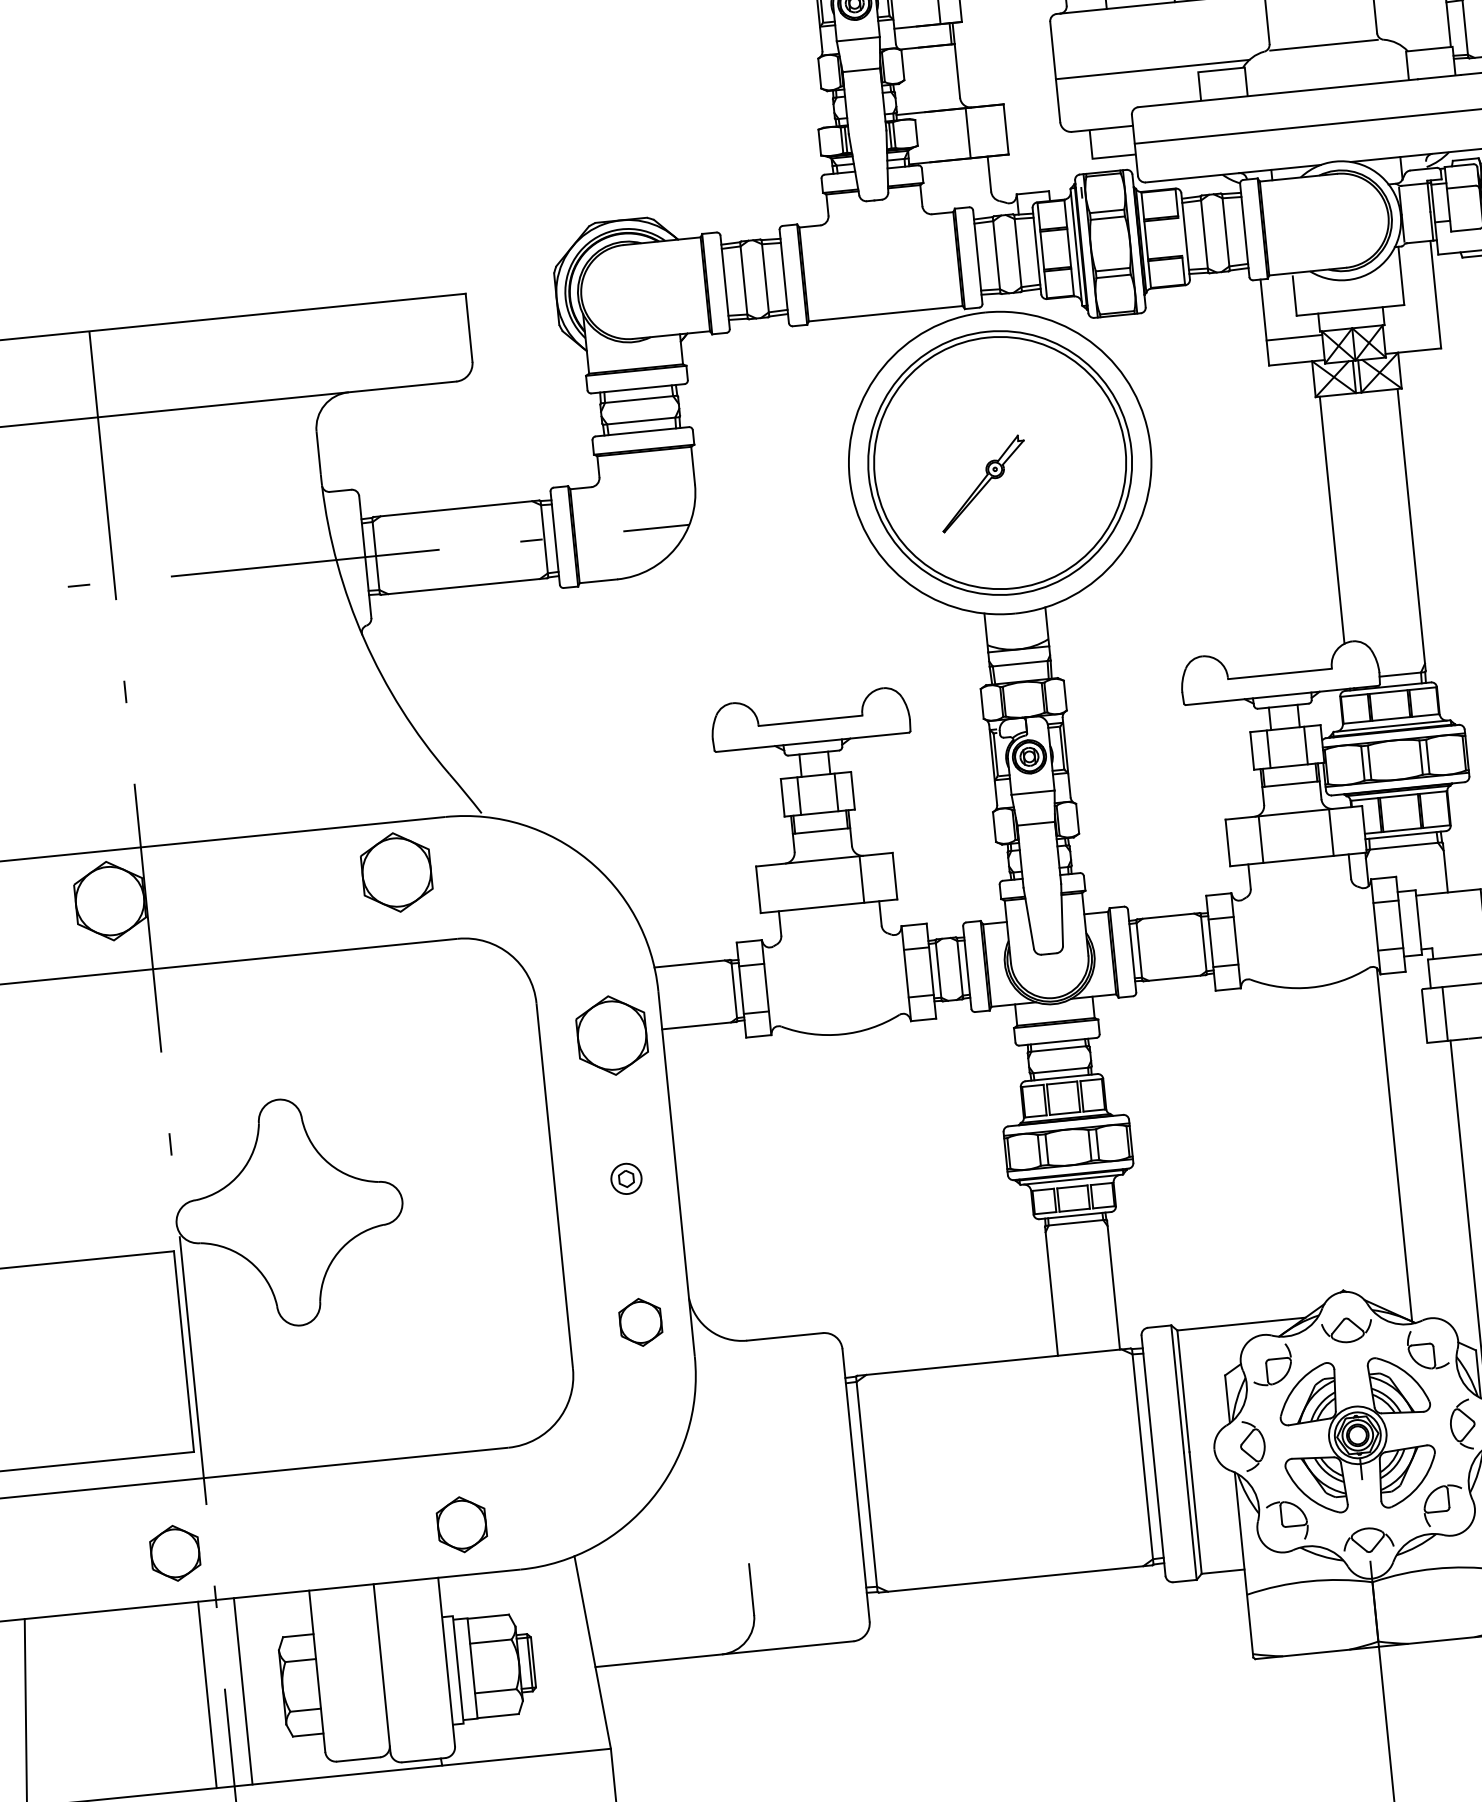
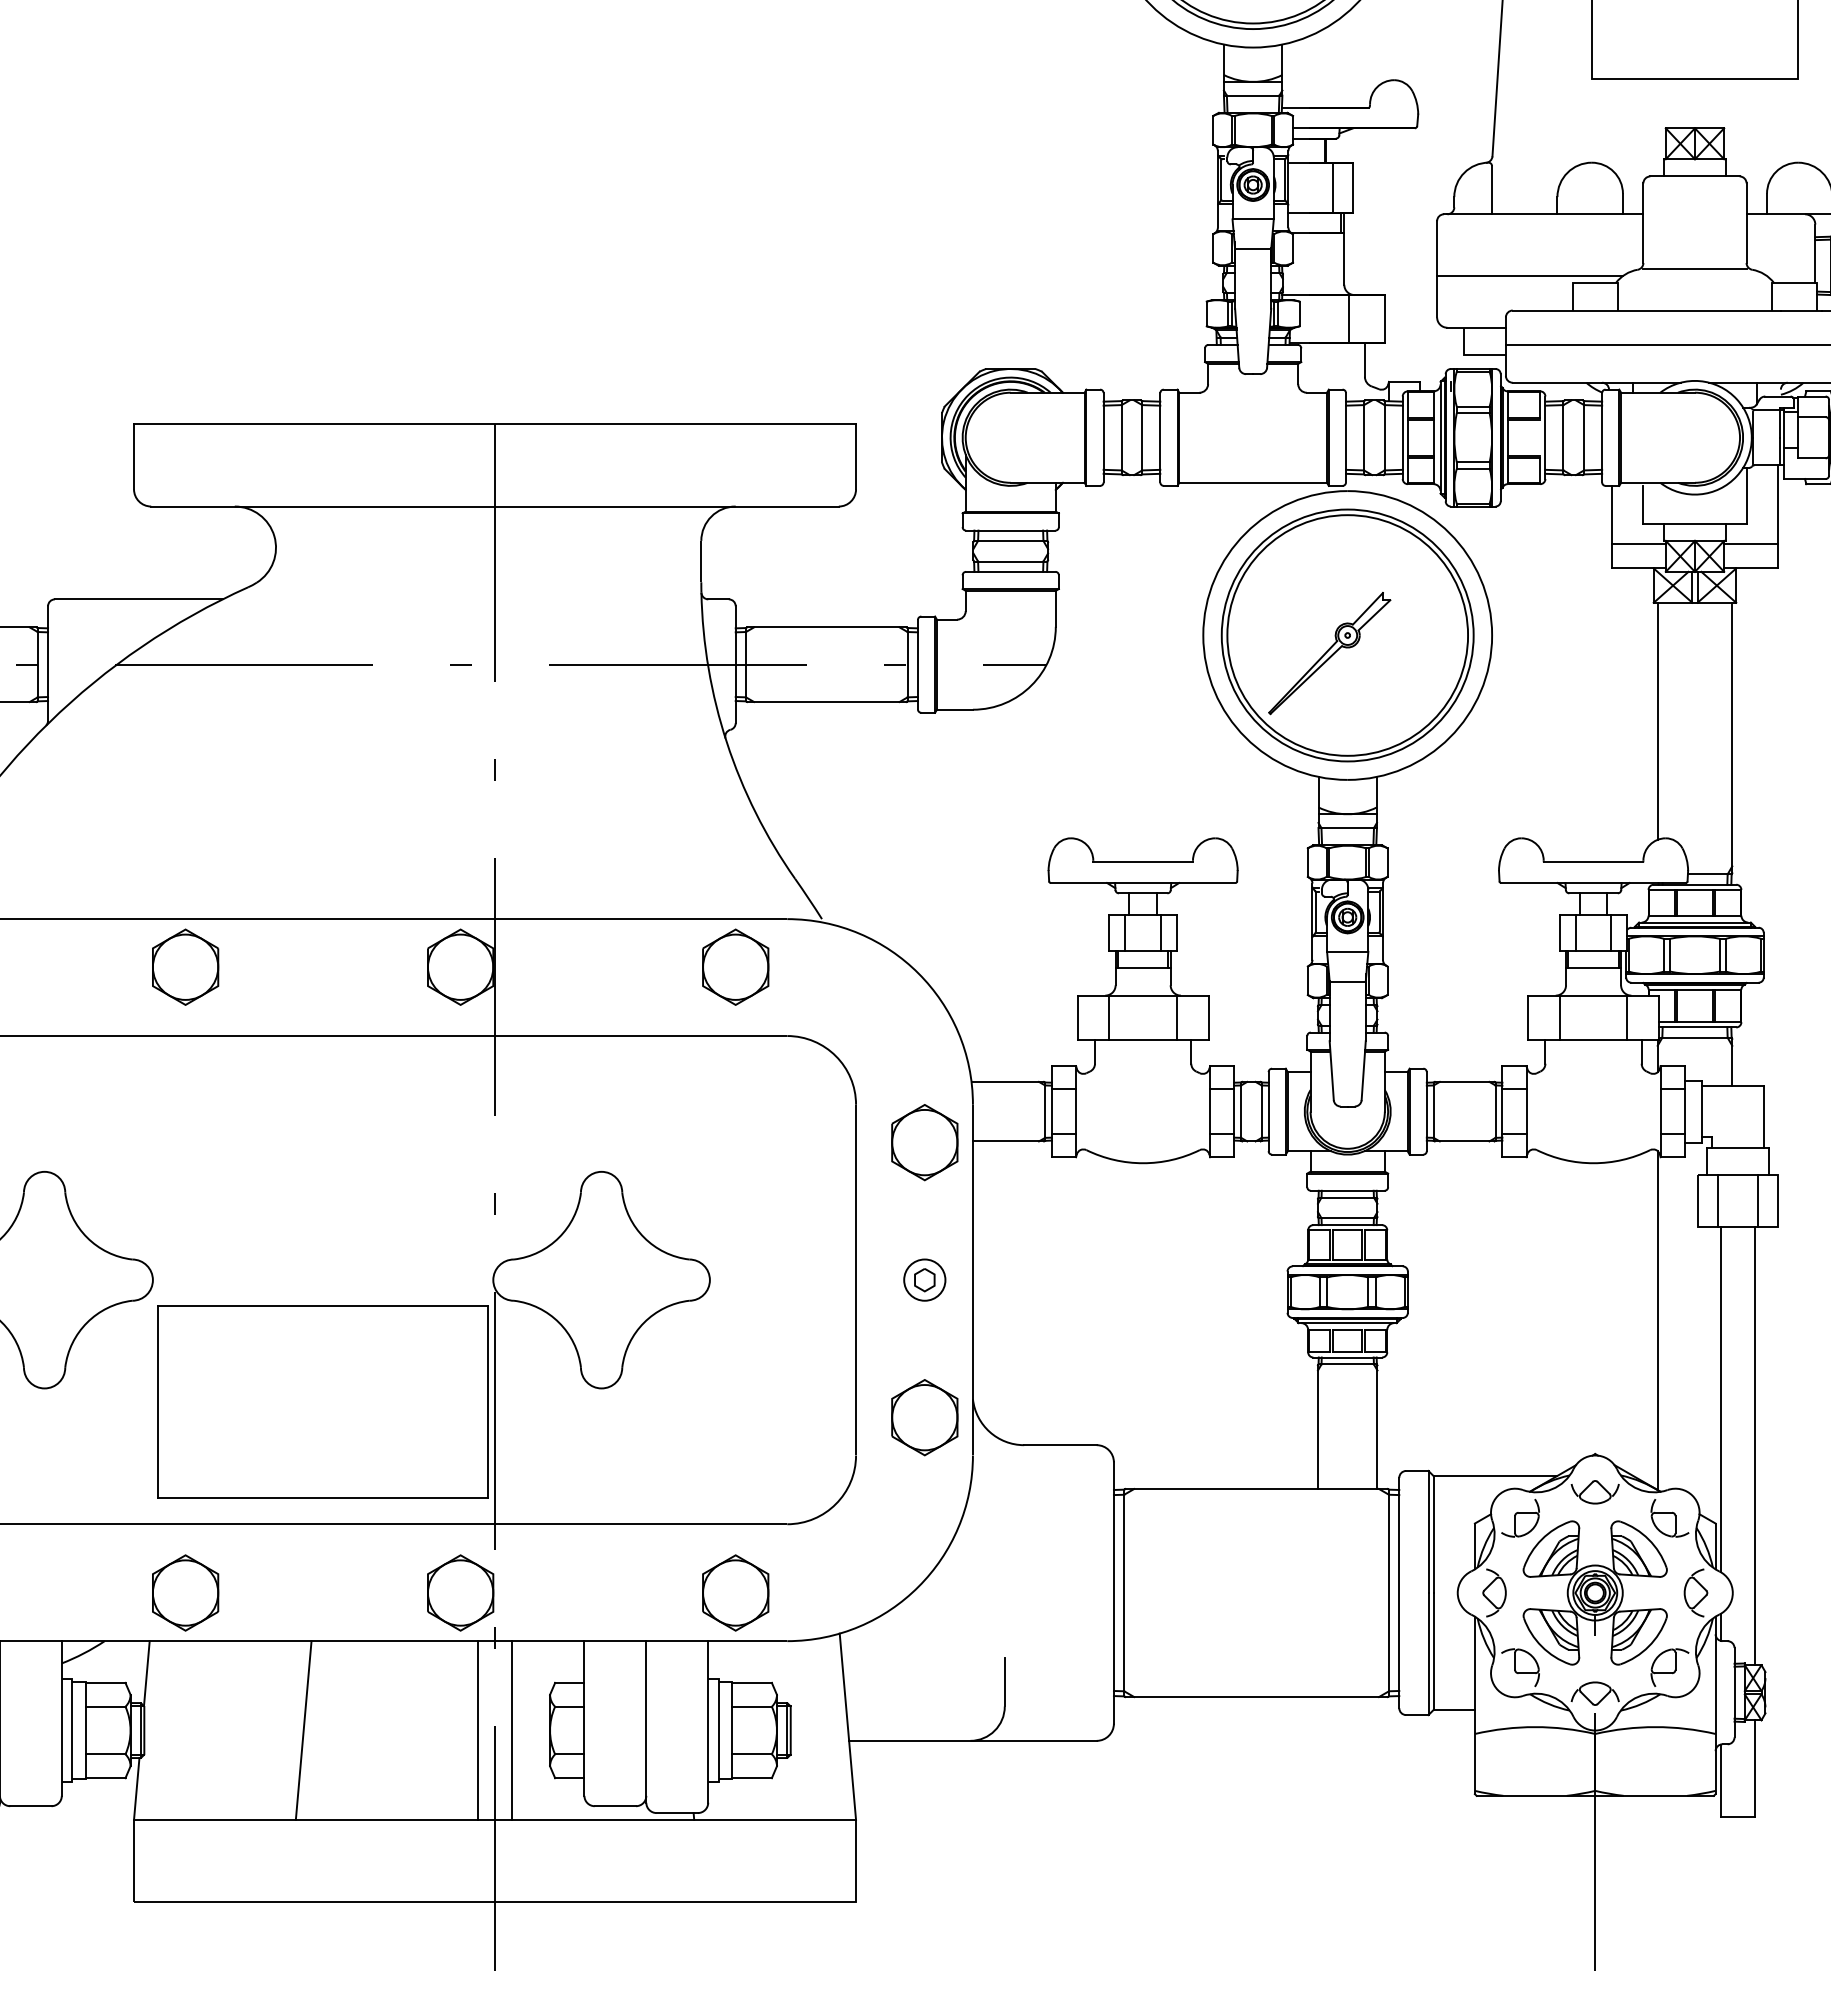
line: (1410, 326) -> (1750, 544), added
part: (983, 483) -> (1329, 653), size x1.43
line: (791, 886) -> (1109, 1017), added
part: (626, 1178) -> (924, 1279), size x1.43
part: (640, 1322) -> (924, 1417), size x1.67
part: (461, 1524) -> (735, 1592), size x1.43
part: (174, 1552) -> (460, 1592), size x1.43

